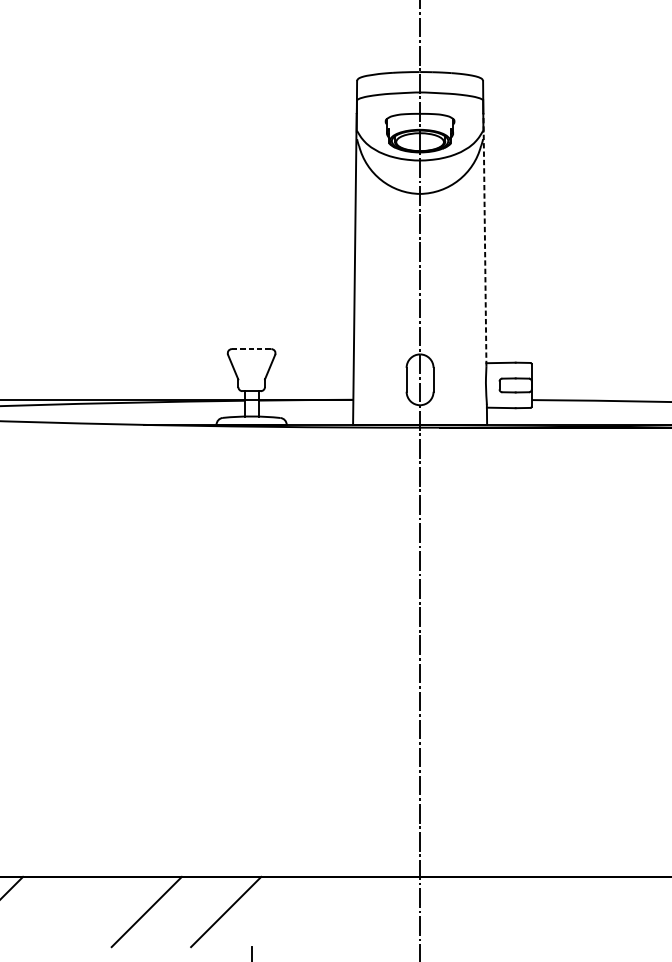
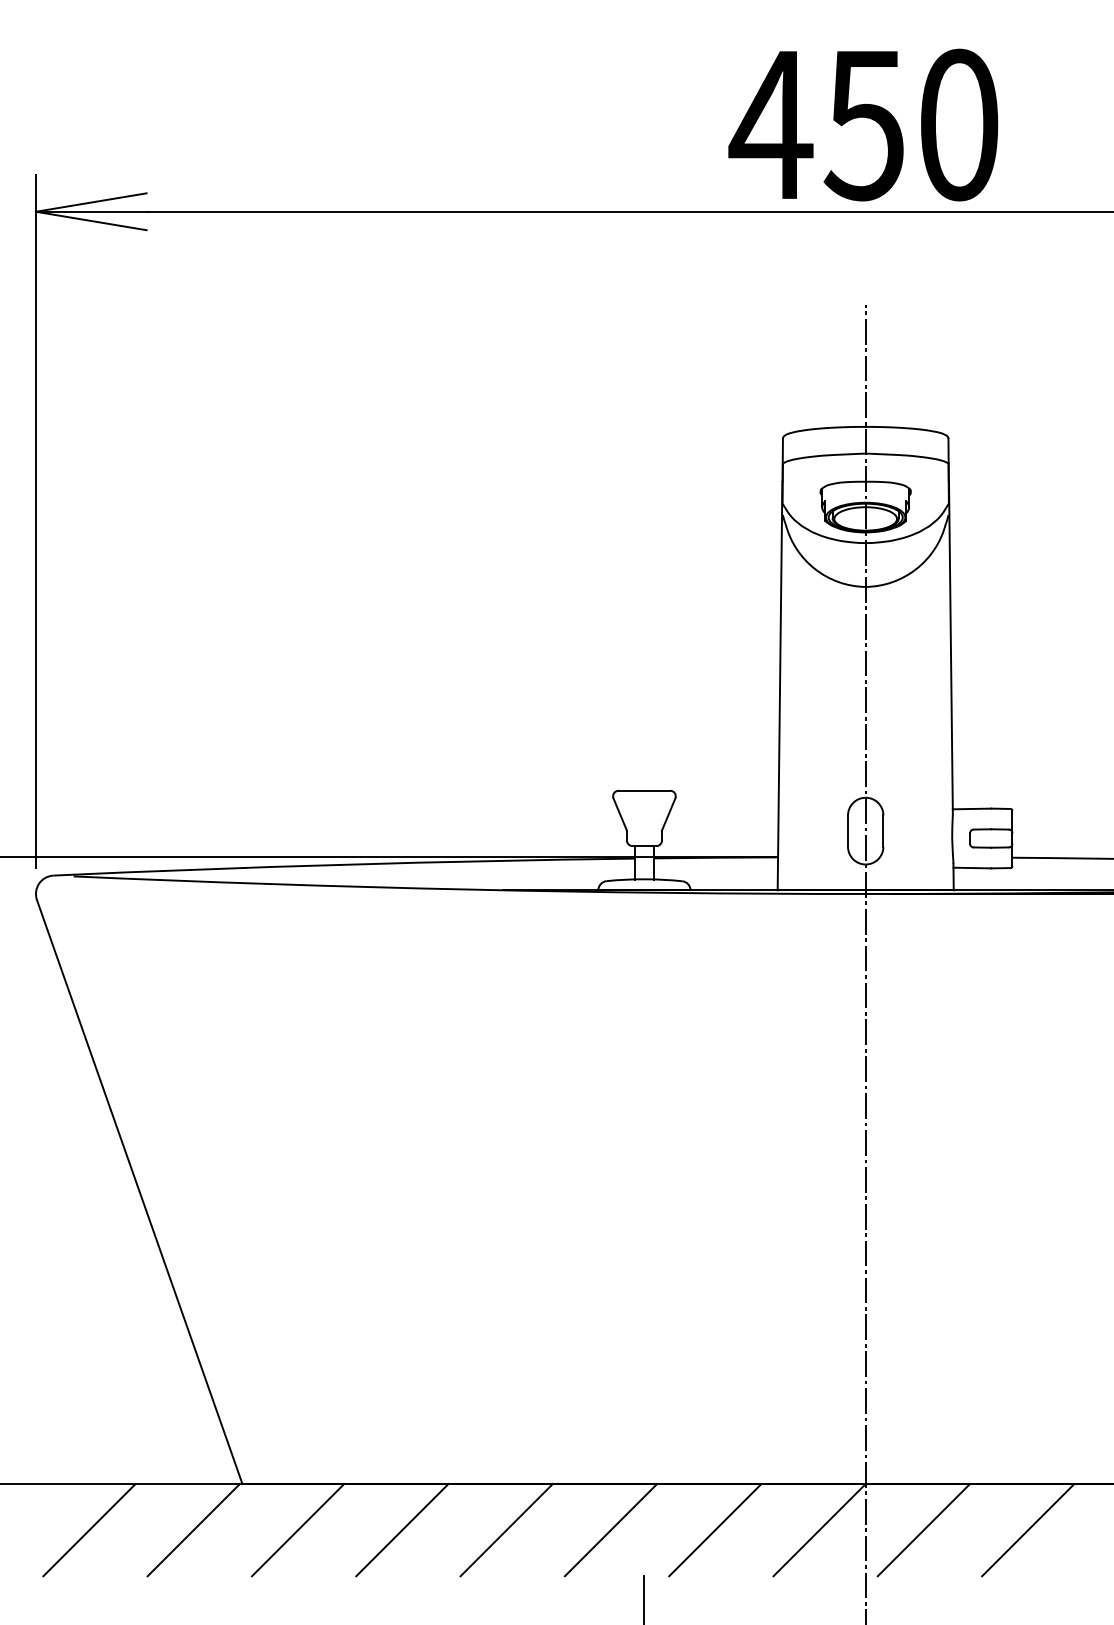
line: (484, 240) -> (950, 647), dashed -> solid
line: (251, 348) -> (644, 790), dashed -> solid
line: (67, 912) -> (402, 1530), added
line: (305, 912) -> (715, 1530), added
line: (384, 912) -> (819, 1530), added
line: (464, 912) -> (923, 1530), added
line: (544, 912) -> (1028, 1530), added

